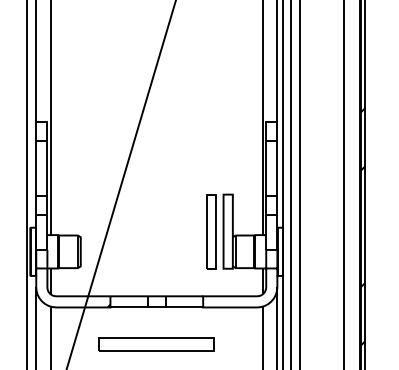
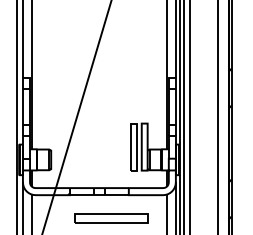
part: (156, 344) -> (111, 218), moved

